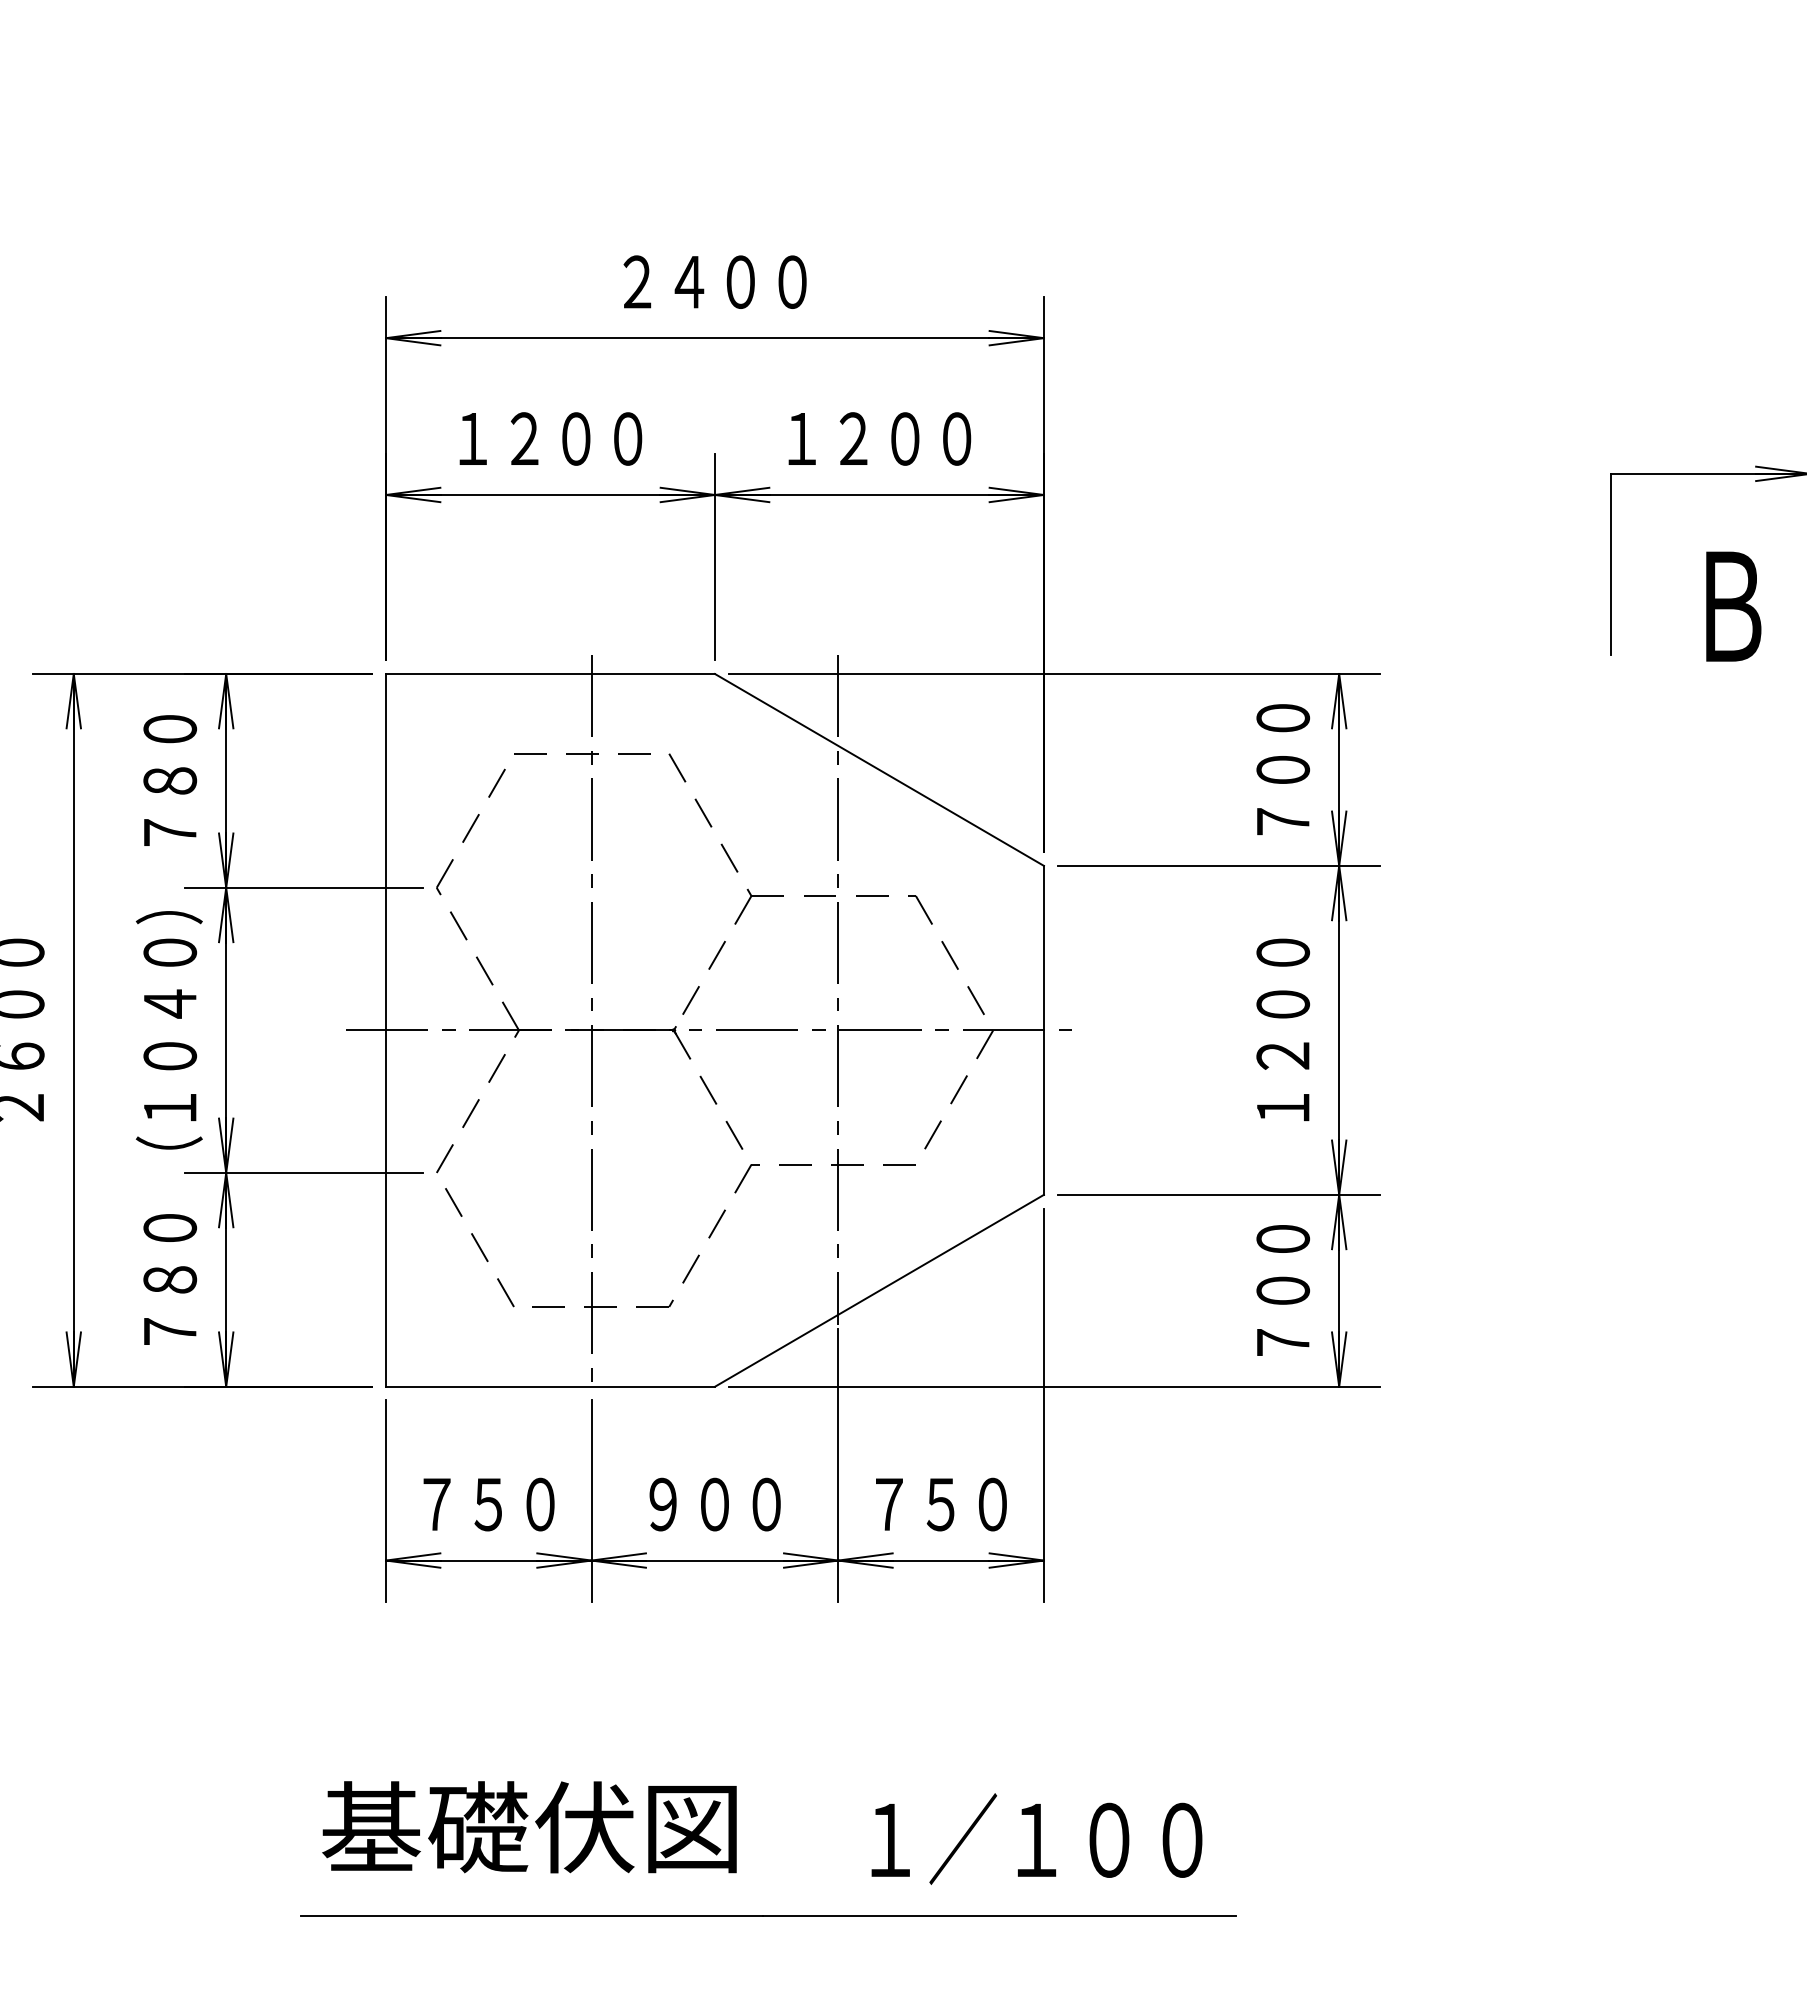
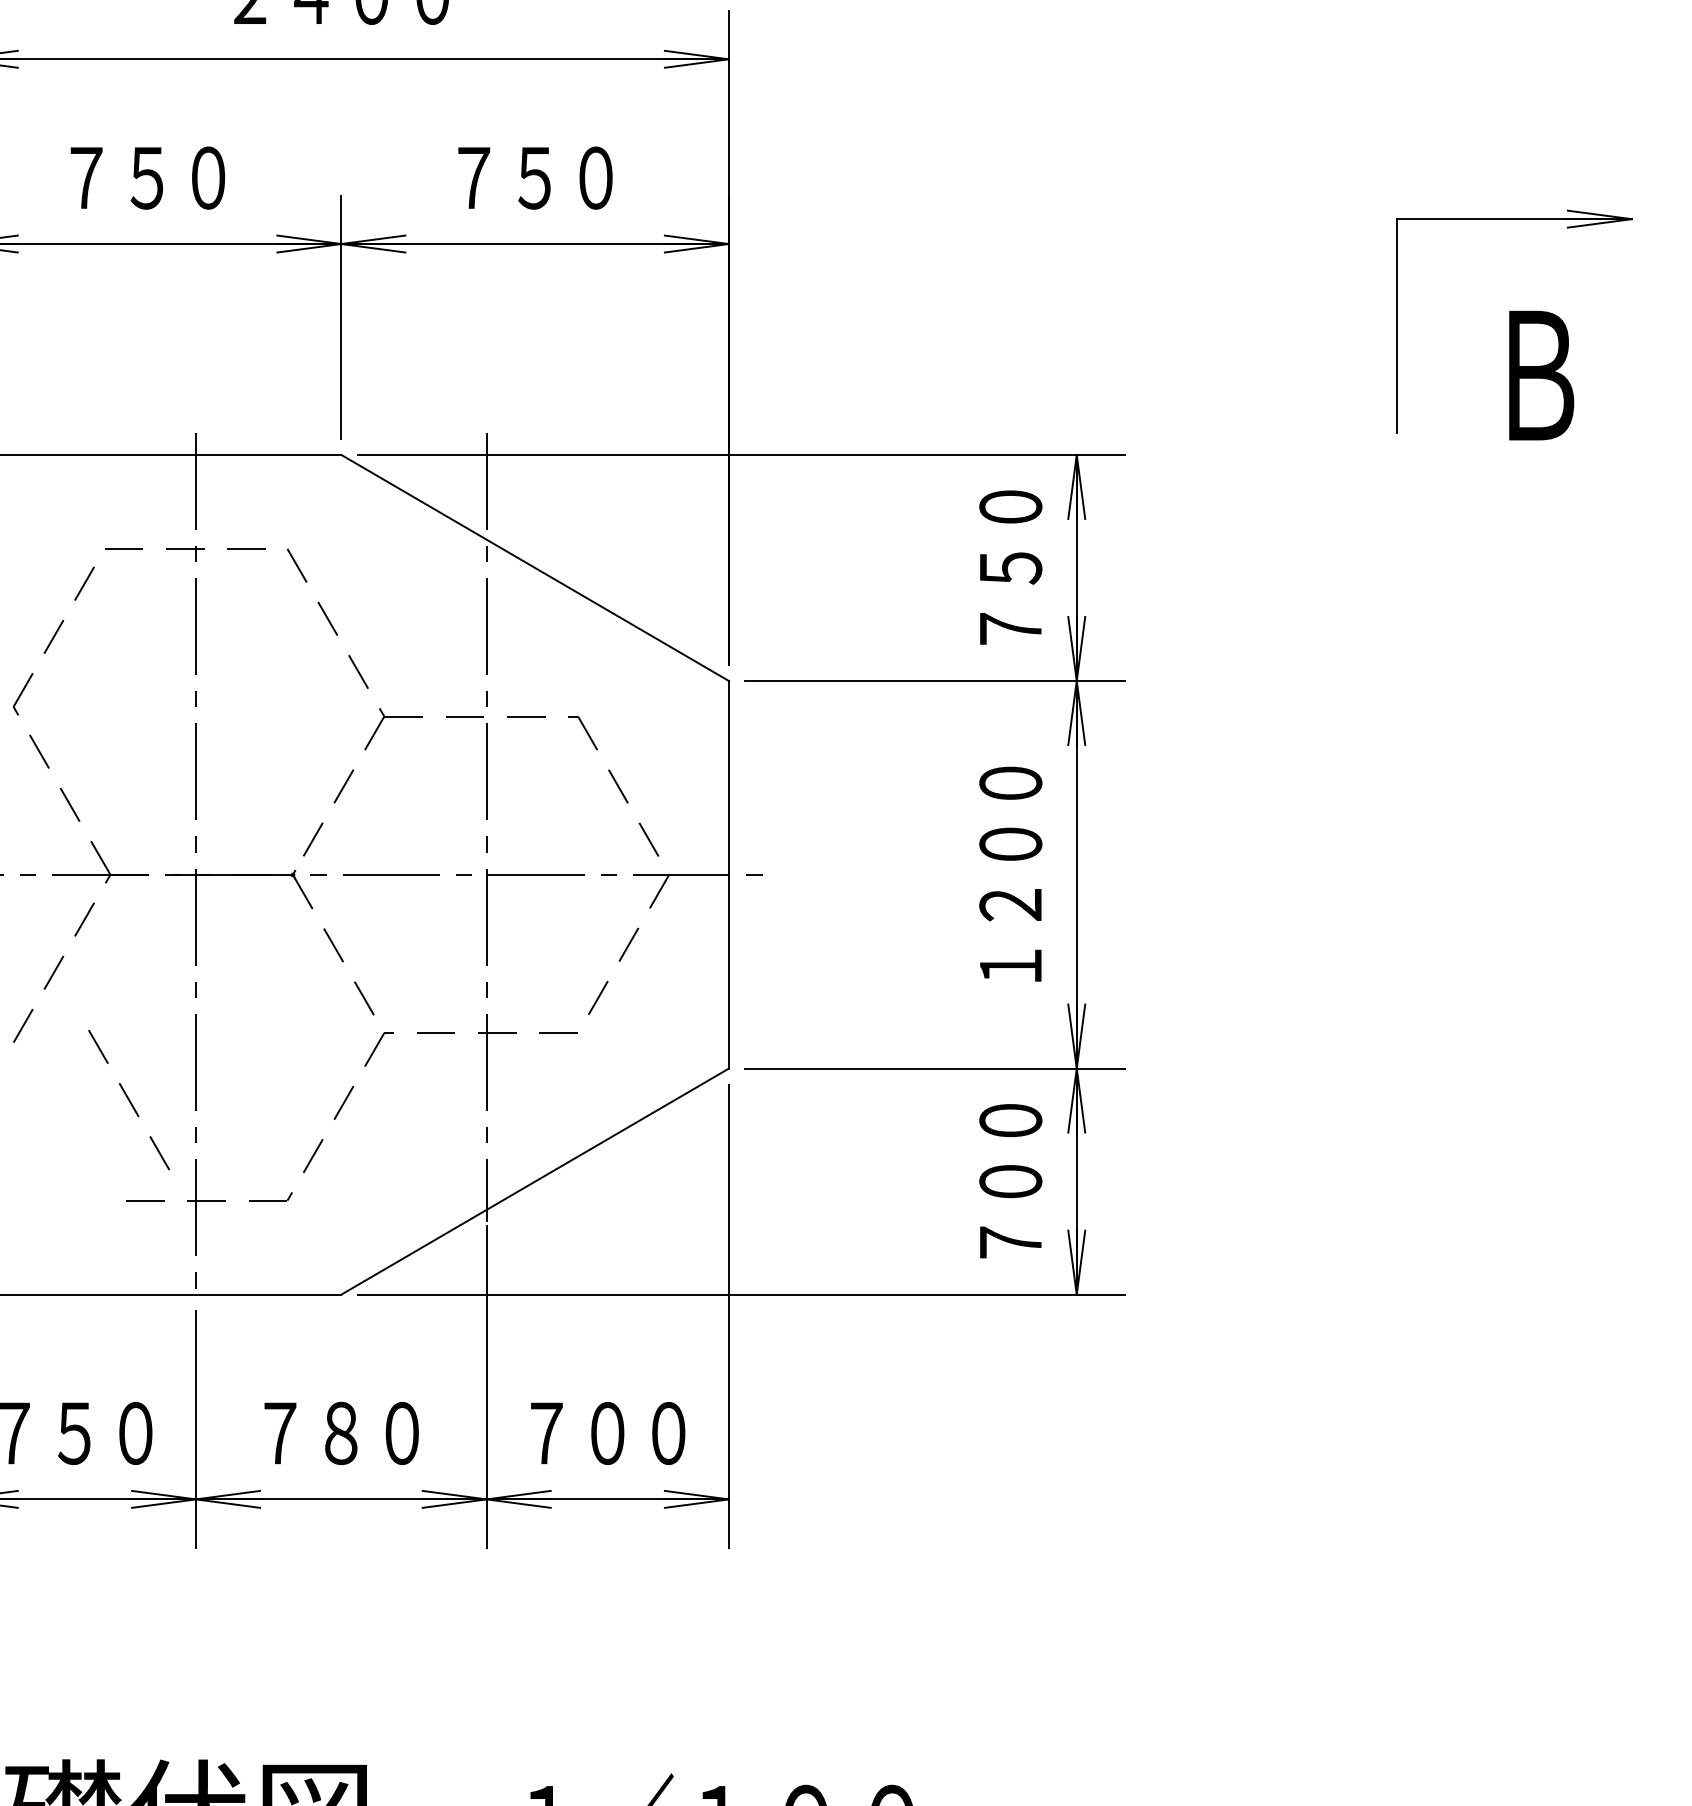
text: (550, 438) -> (147, 177), １２００ -> ７５０
text: (879, 438) -> (535, 177), １２００ -> ７５０
text: (1282, 770) -> (1009, 568), ７００ -> ７５０
line: (479, 1247) -> (128, 1099), moved
text: (688, 1504) -> (310, 1433), ９００ -> ７８０
text: (940, 1504) -> (607, 1433), ７５０ -> ７００

